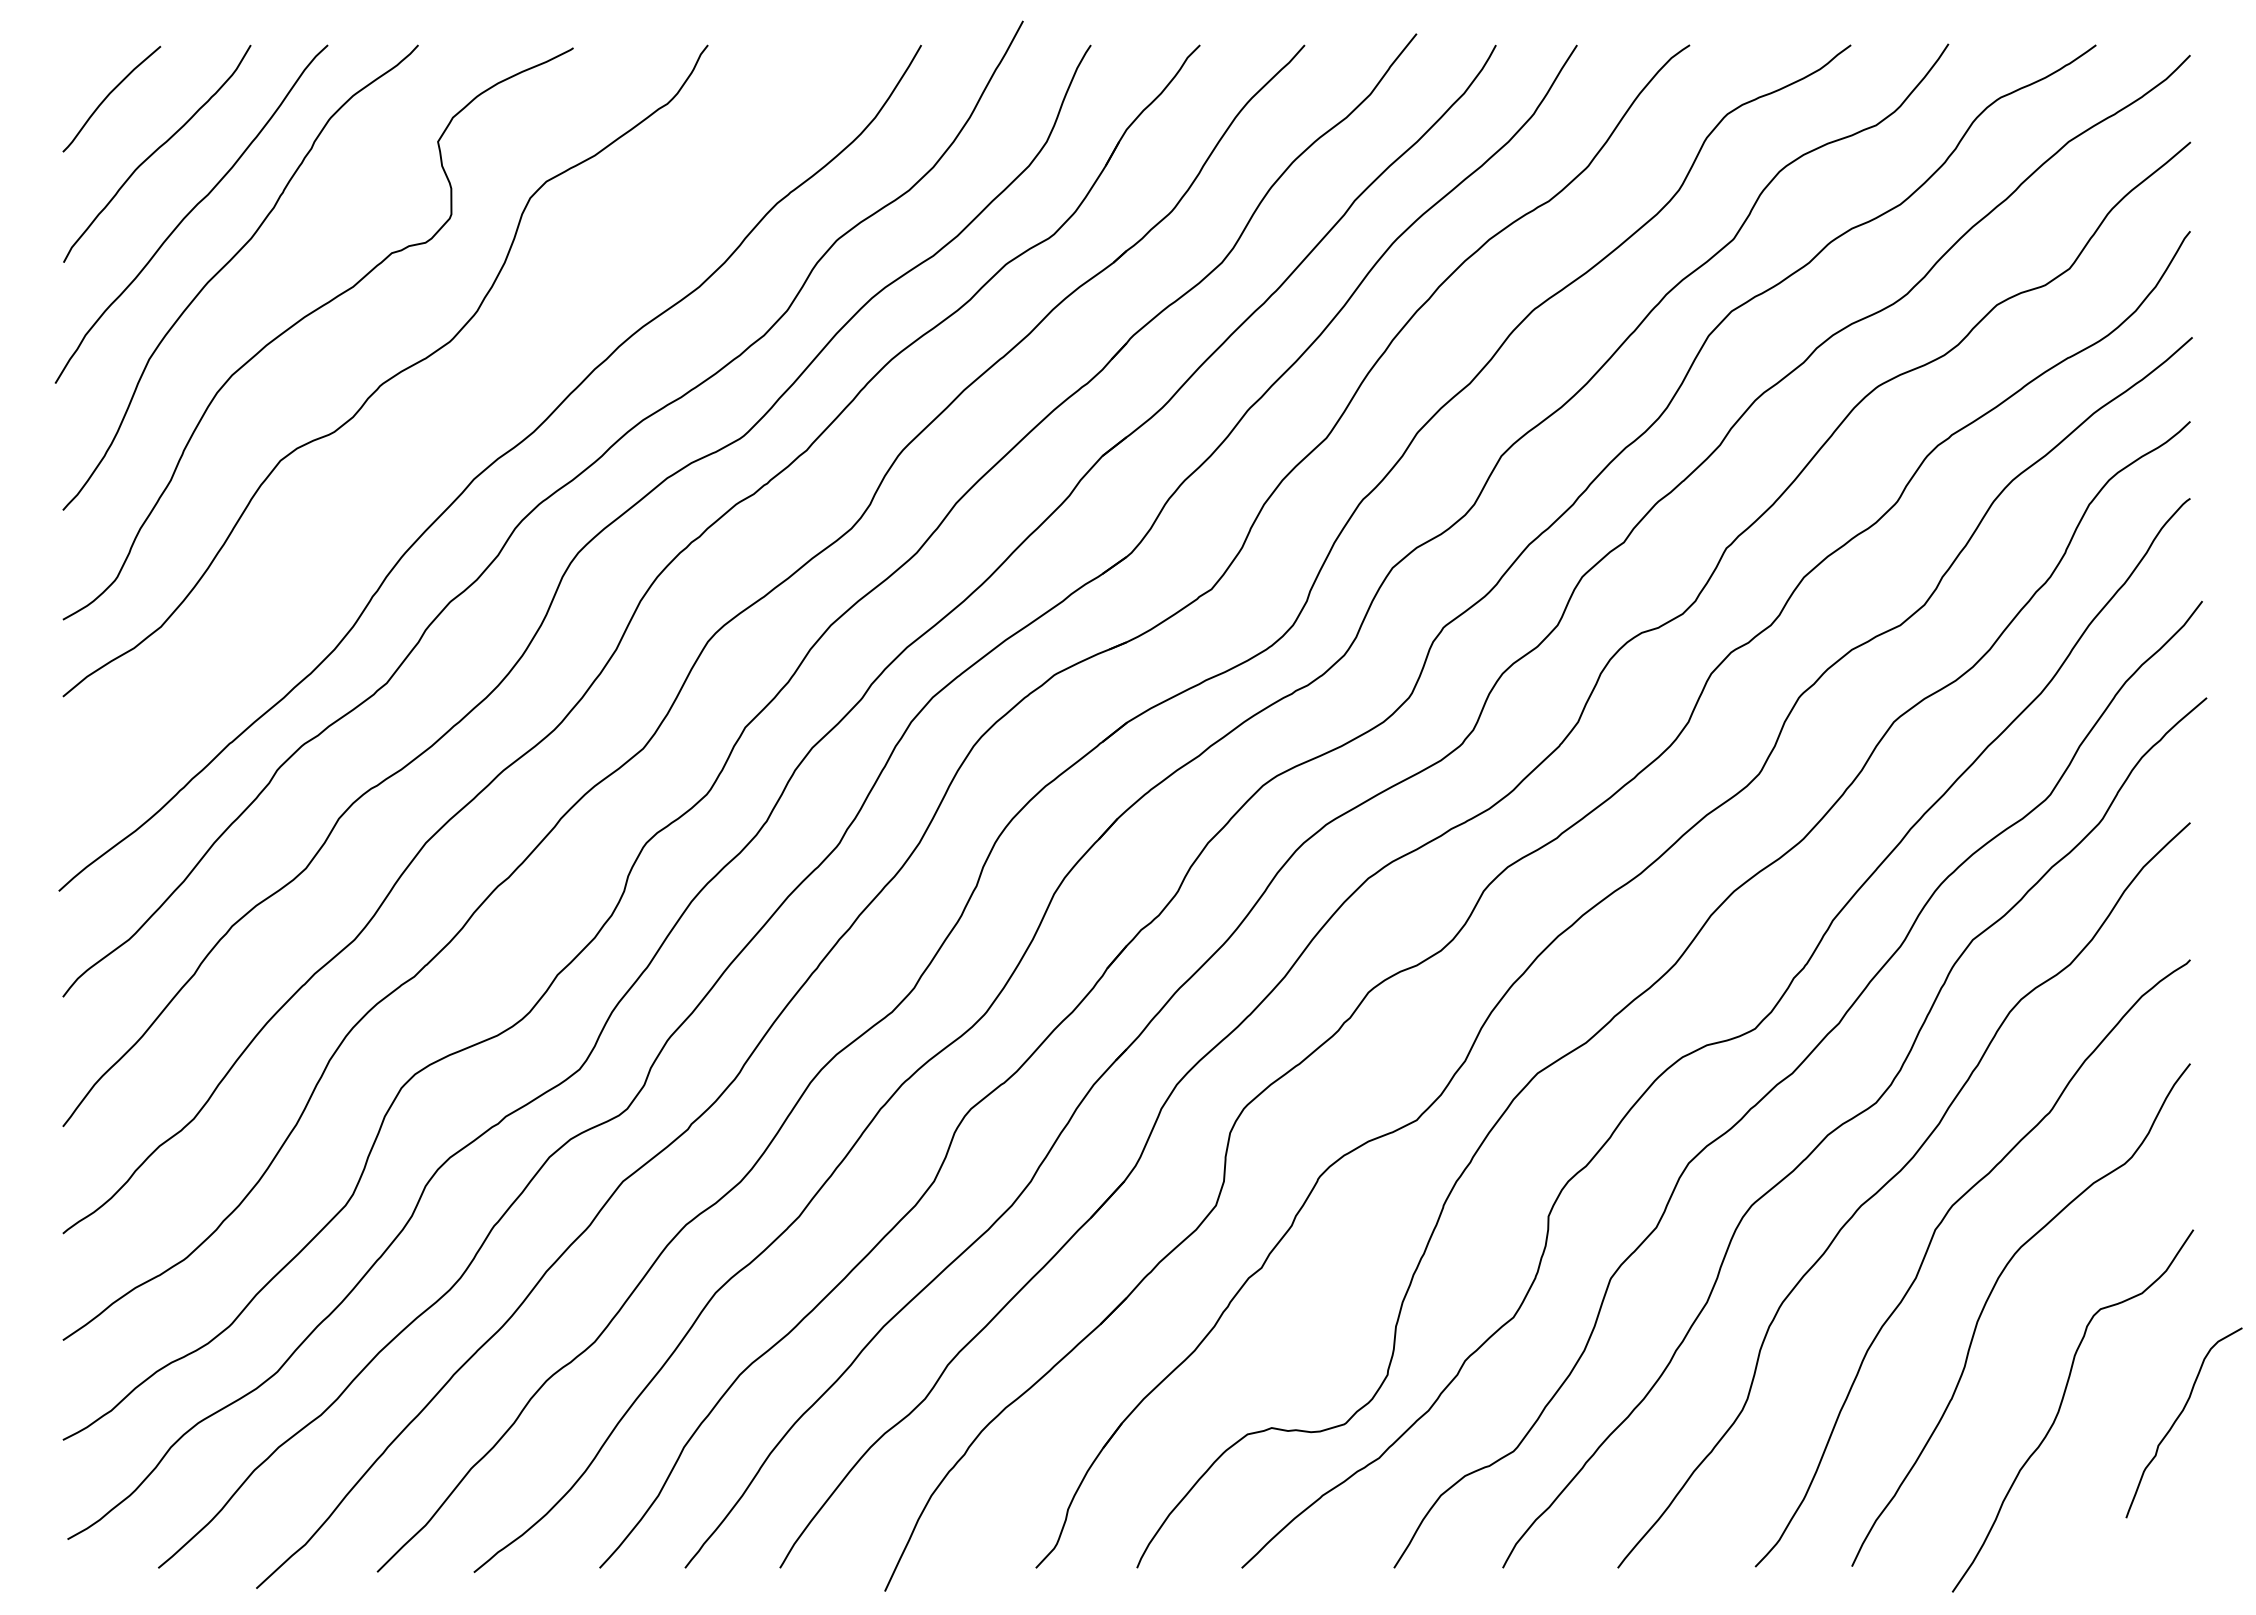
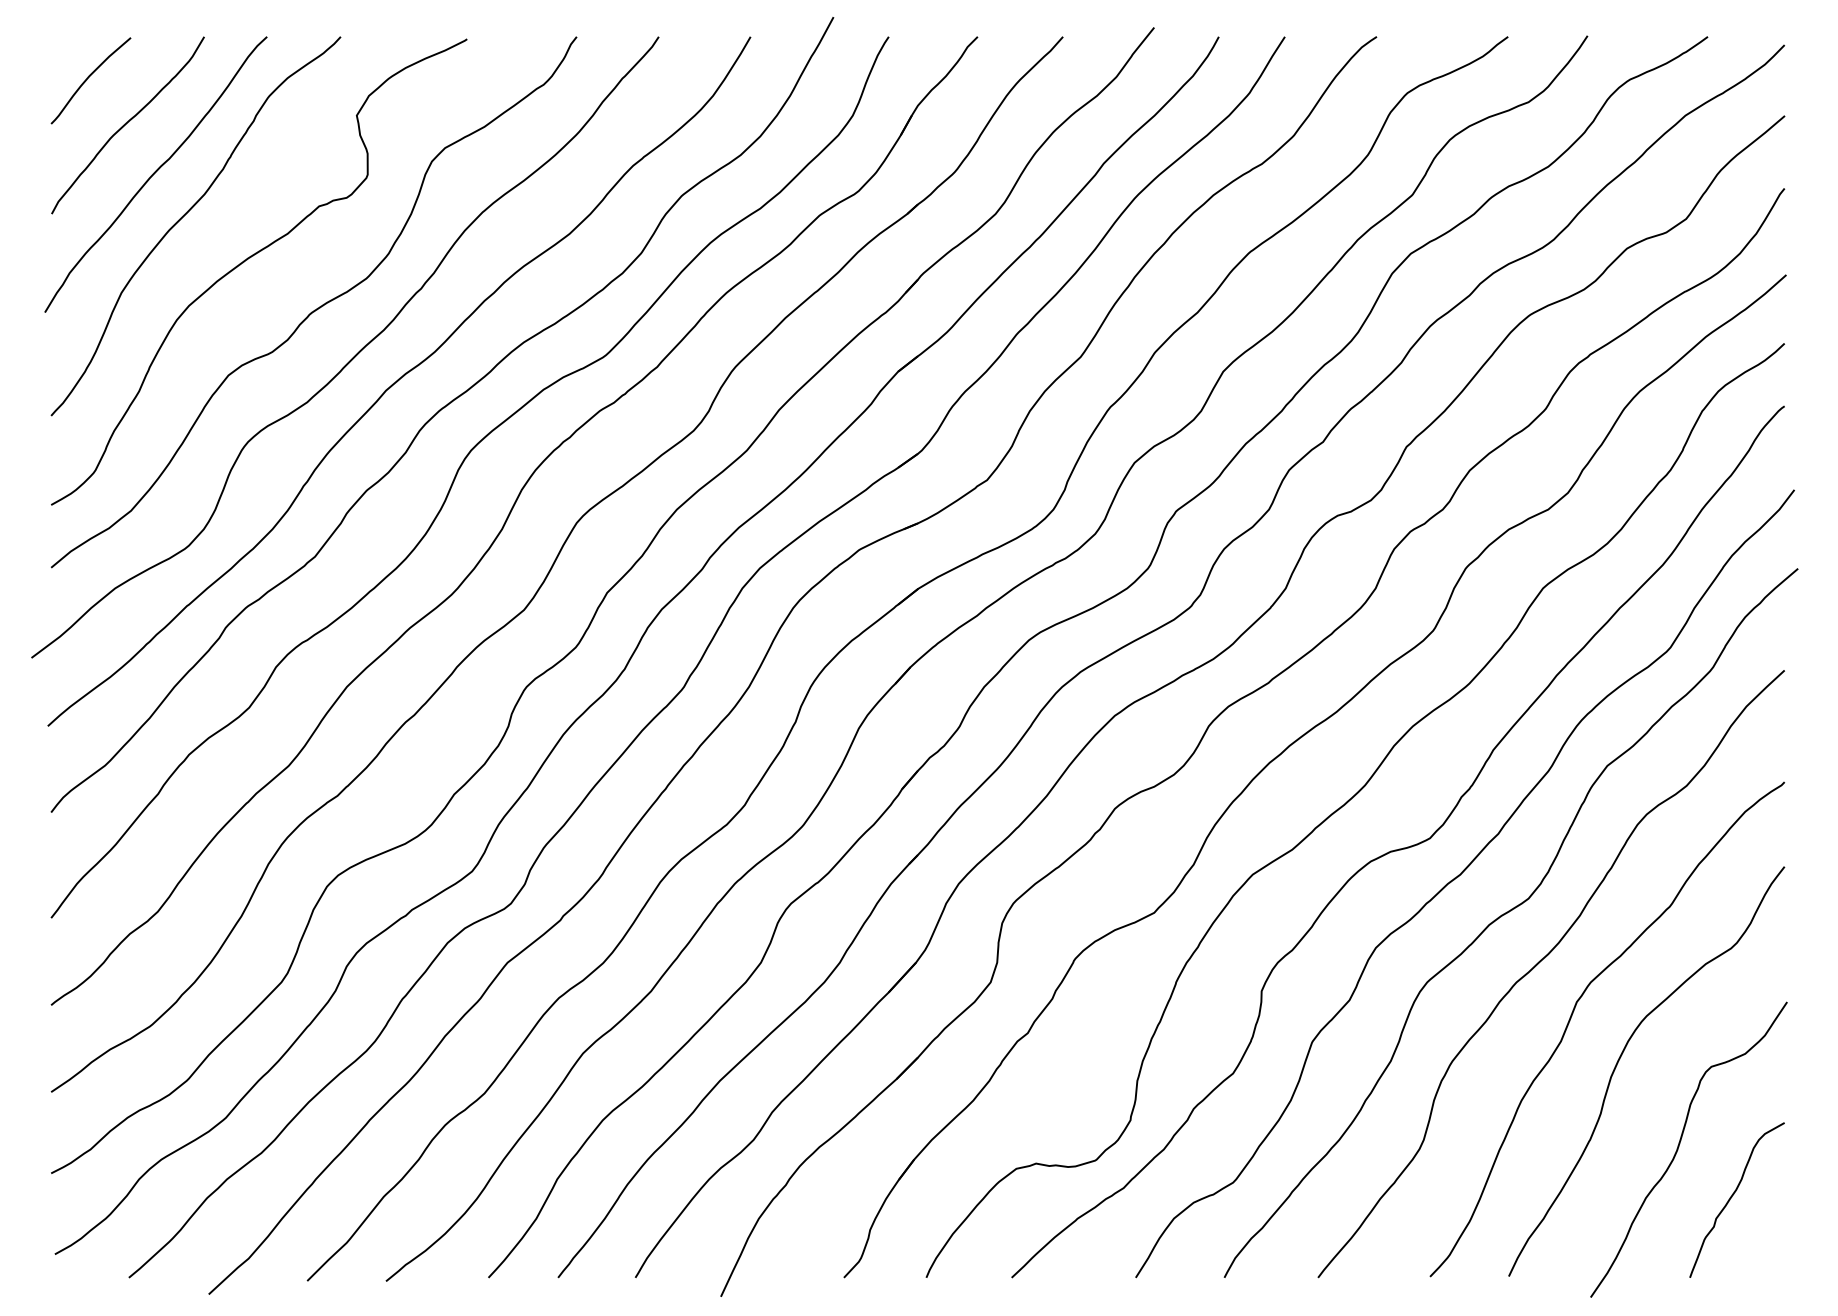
curve: (434, 437) -> (353, 356), added
curve: (2177, 1420) -> (1731, 1198), moved

